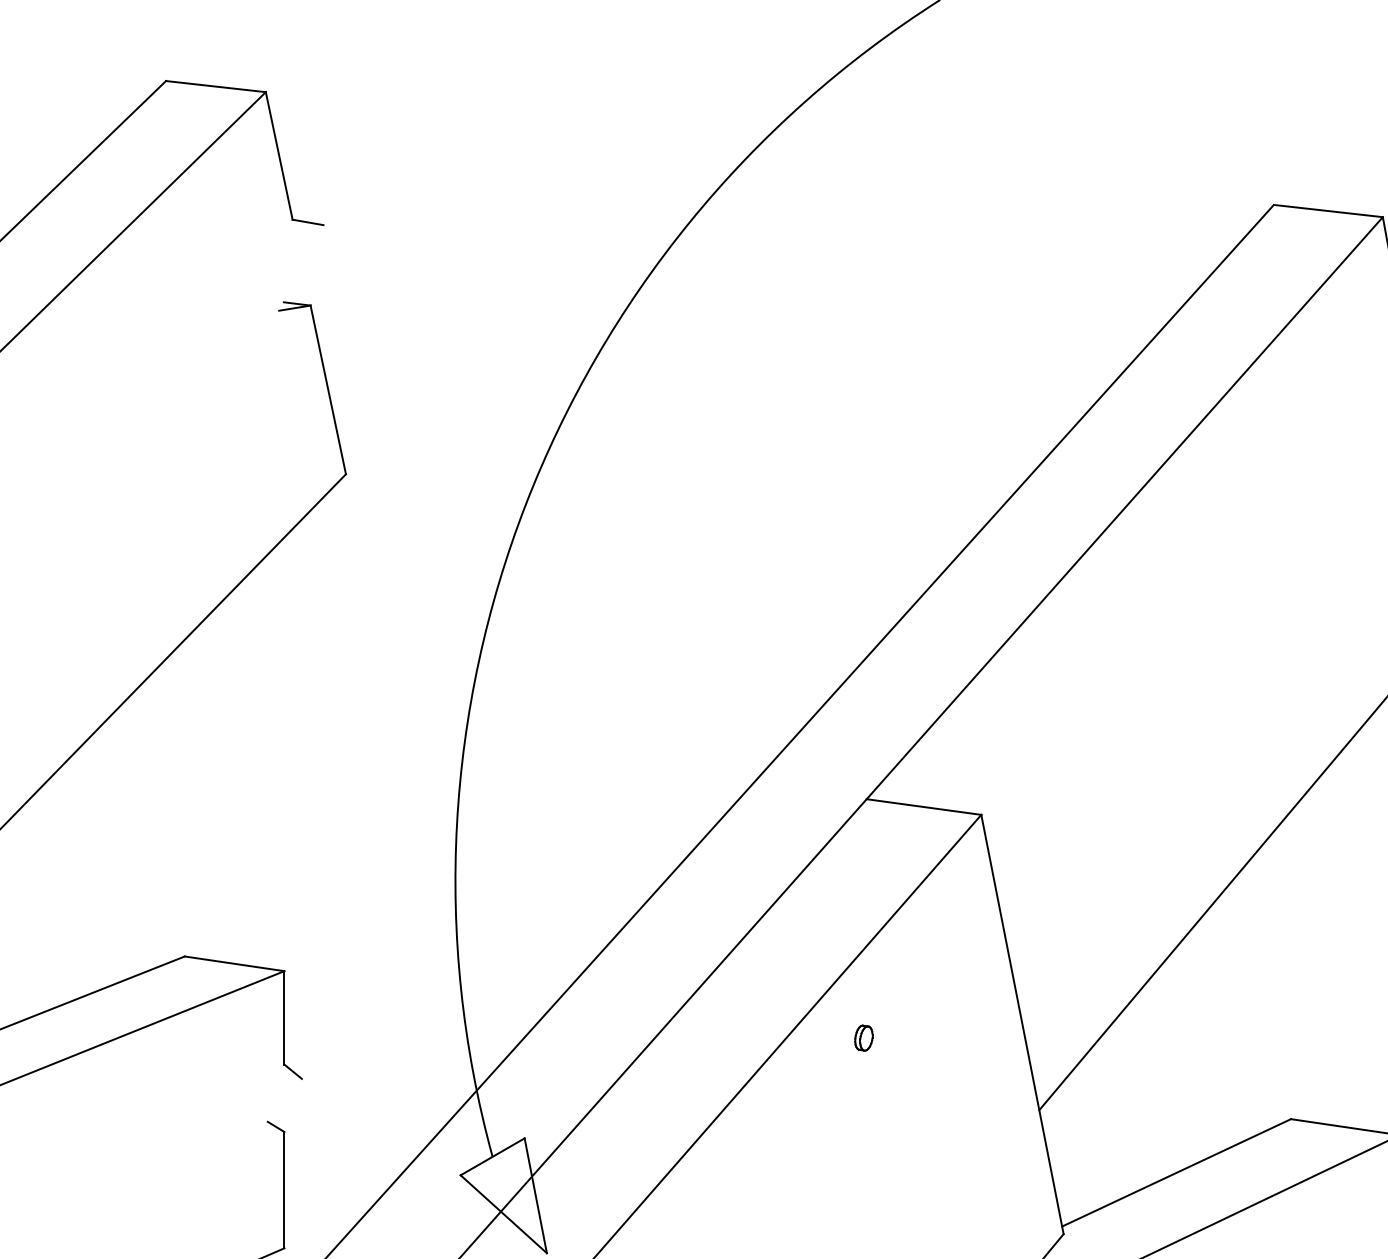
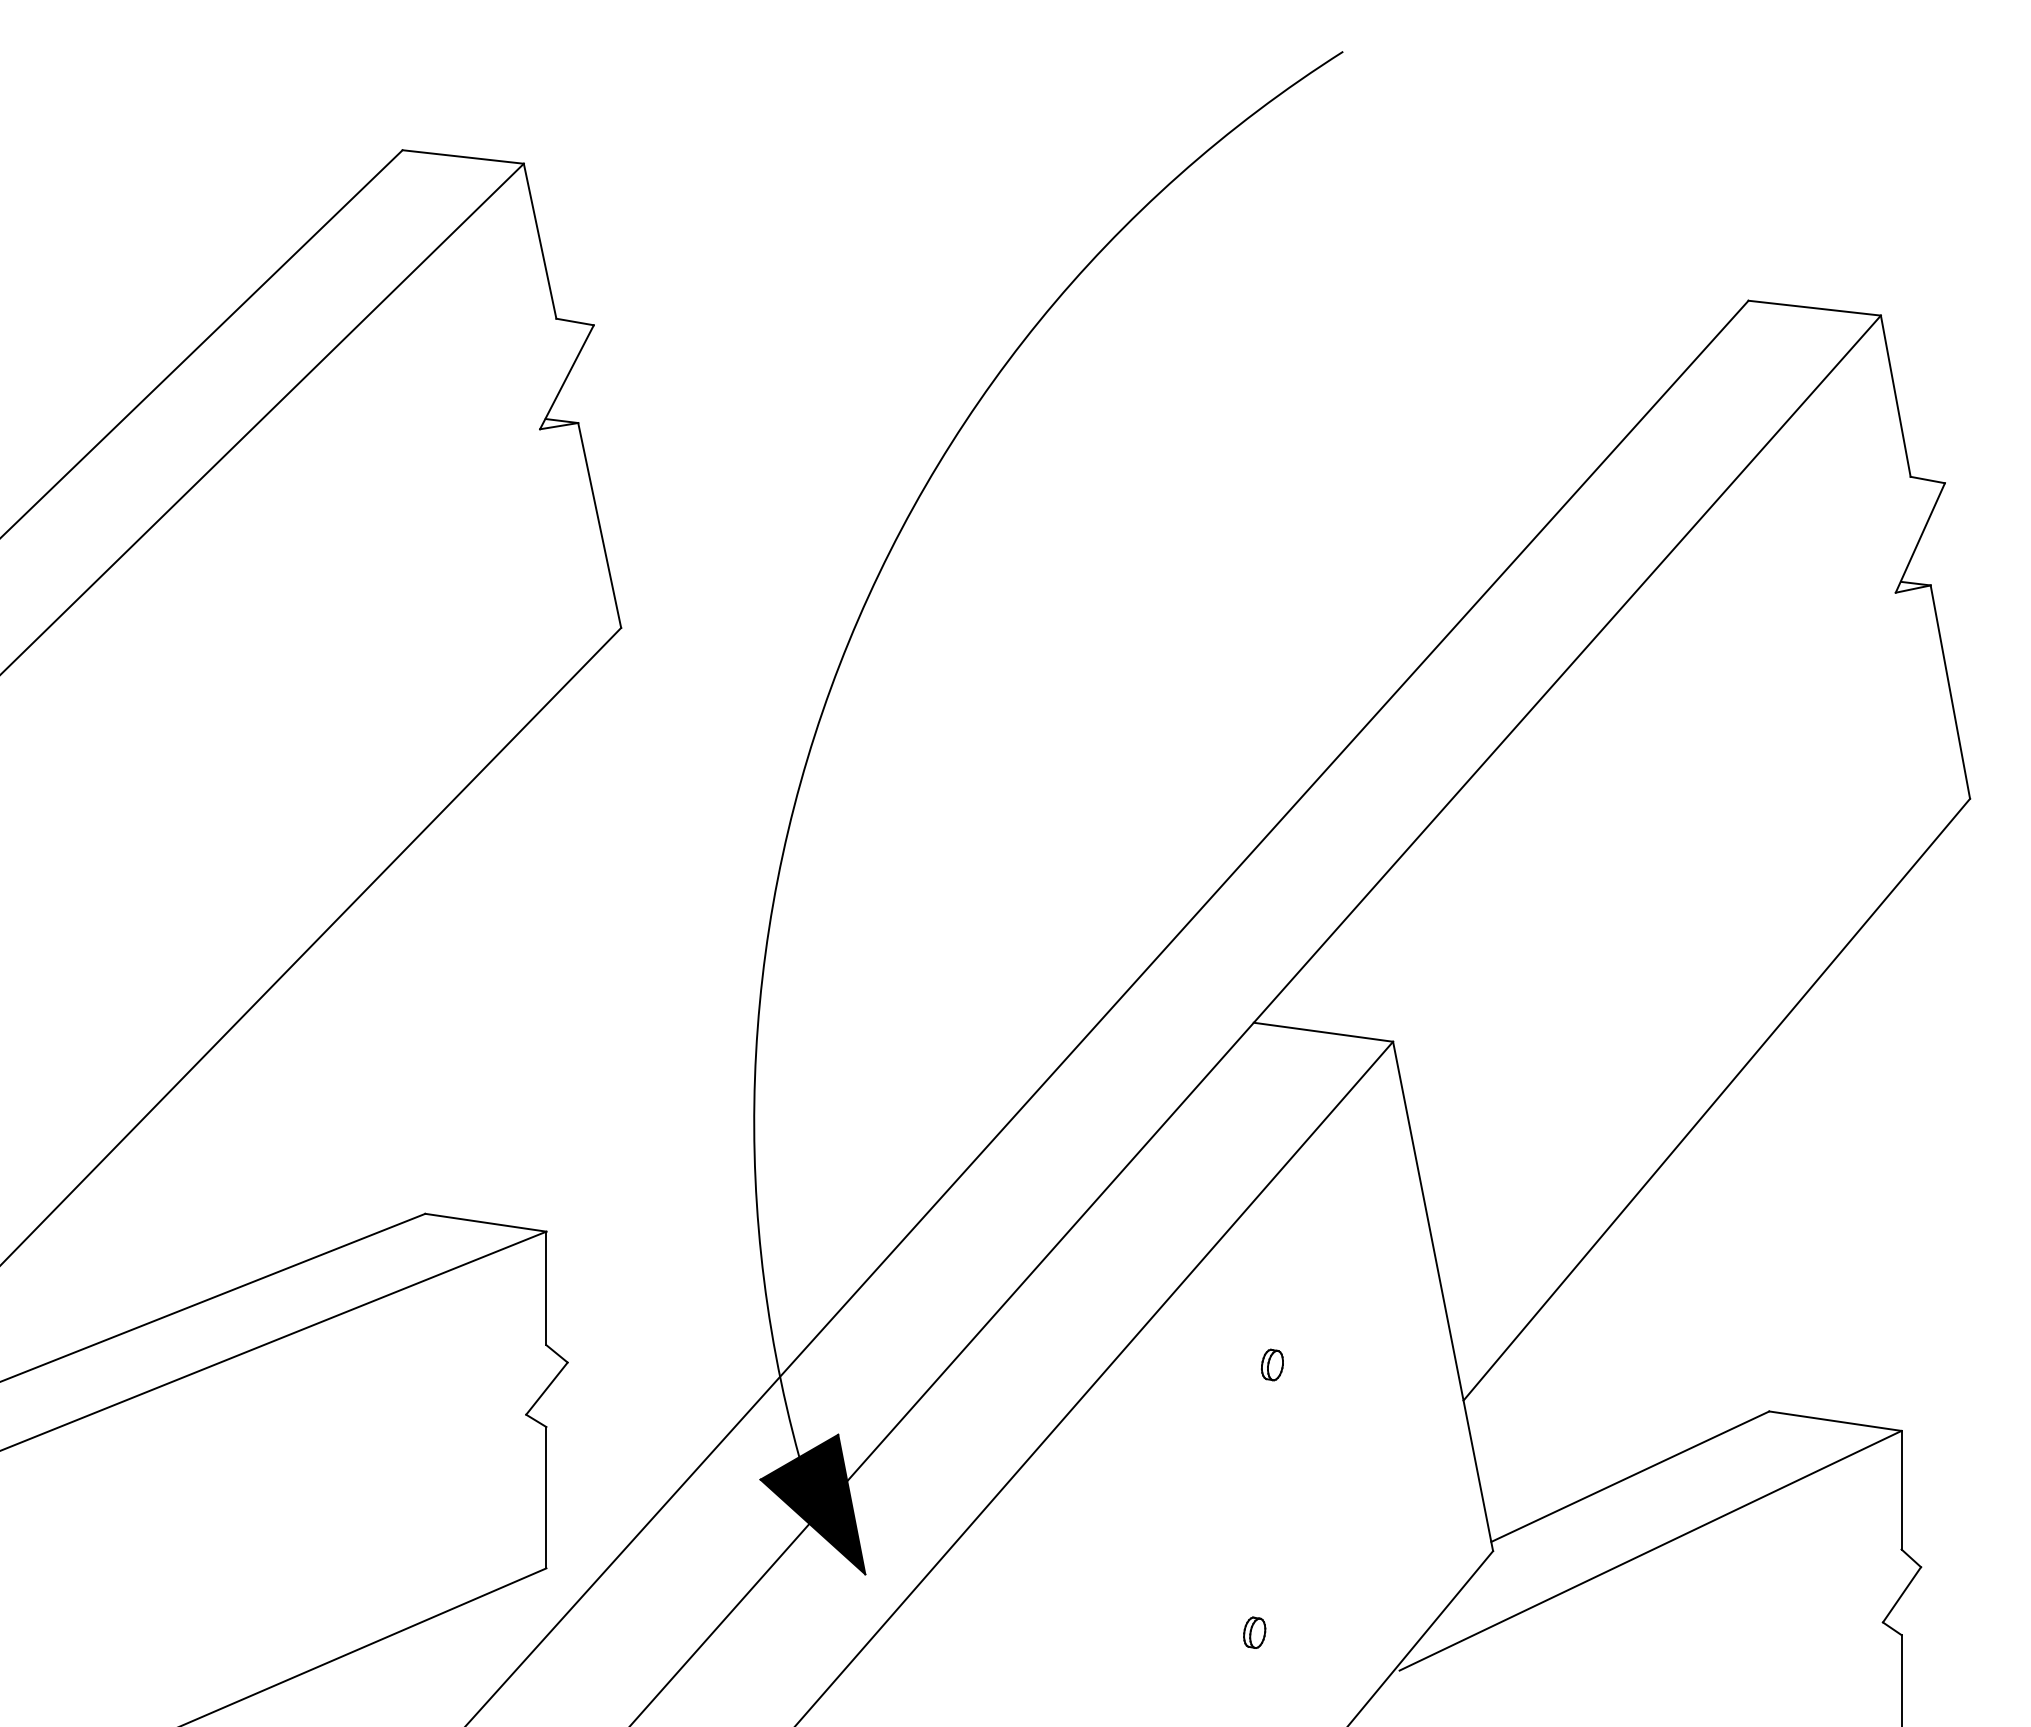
line: (300, 268) -> (566, 377), added
part: (863, 1037) -> (1271, 1364), moved
line: (284, 1100) -> (546, 1388), added
fill: (503, 1195) -> (812, 1504), added

